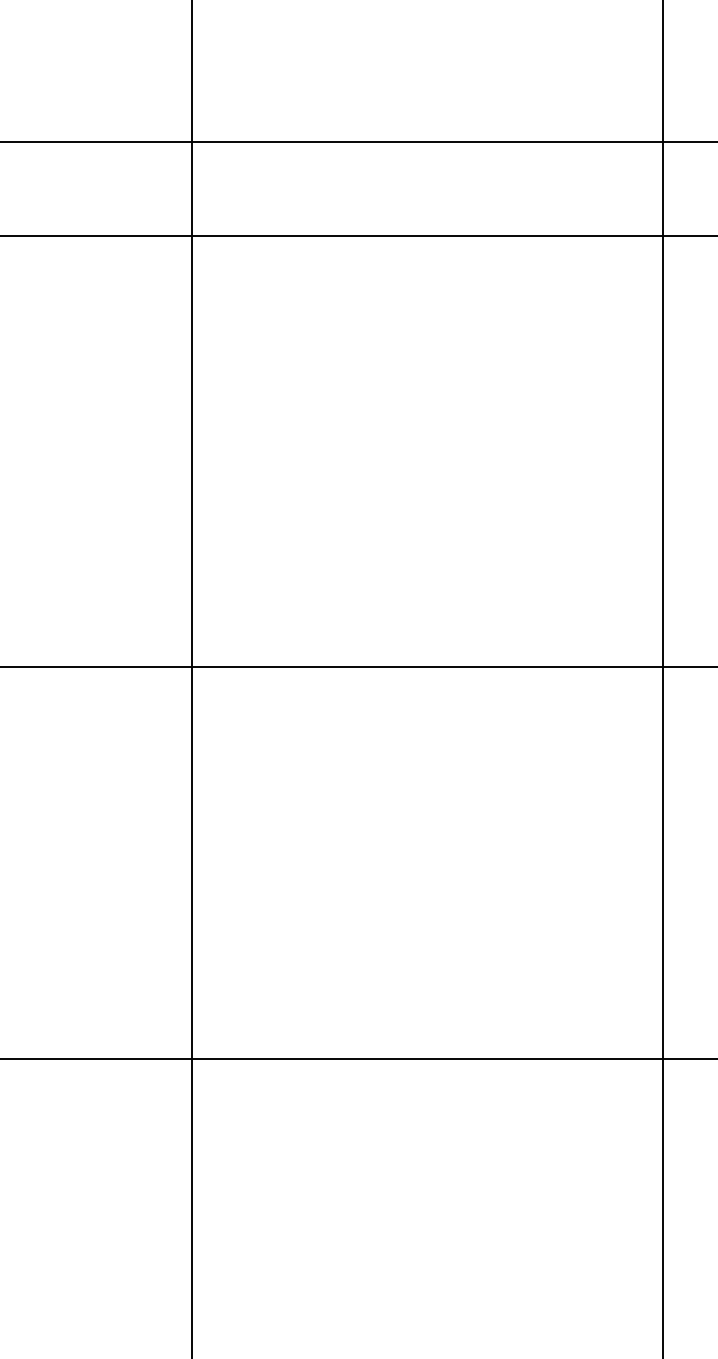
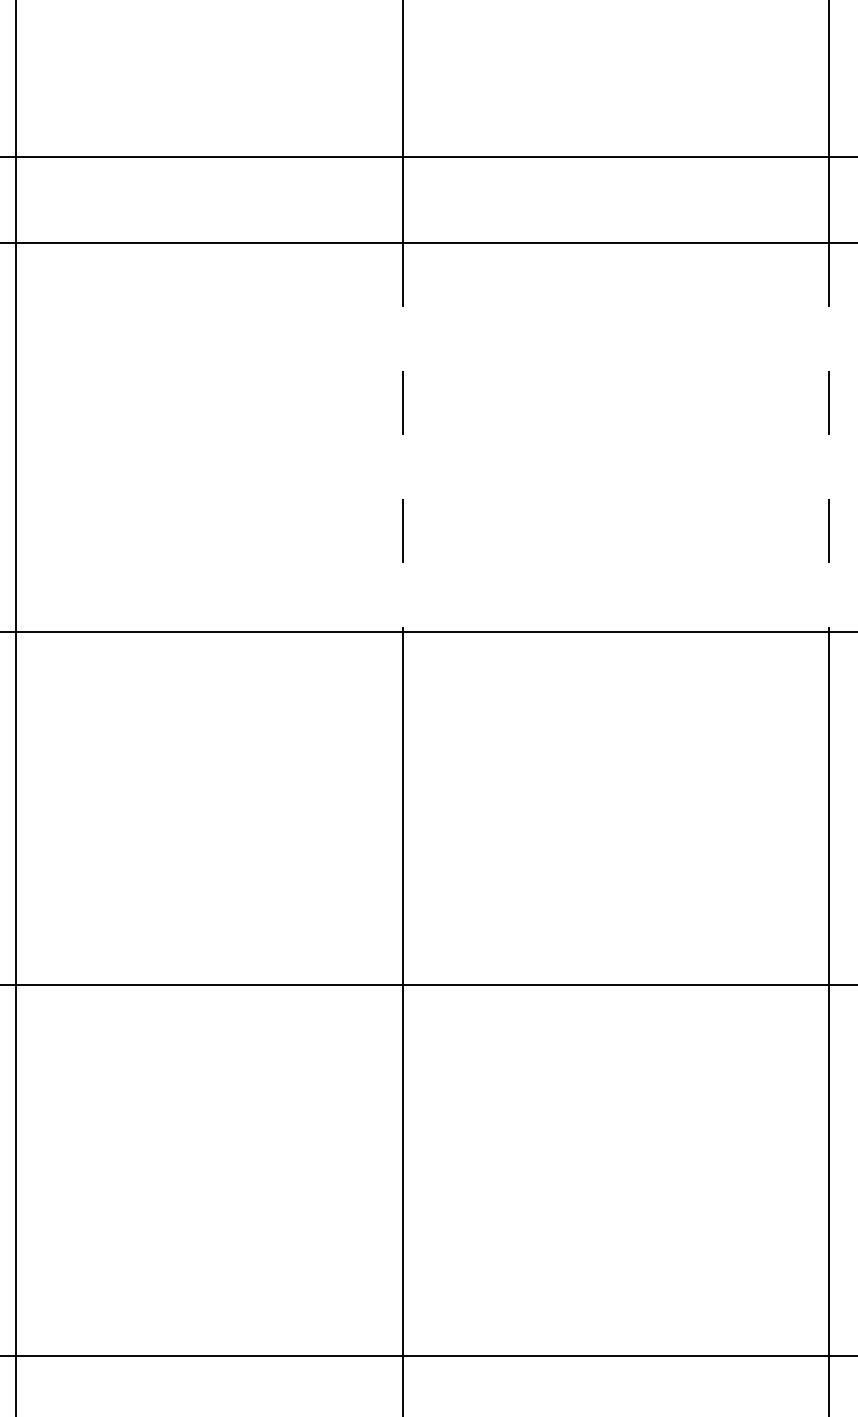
line: (191, 451) -> (403, 437), solid -> dashed
line: (663, 451) -> (829, 437), solid -> dashed

